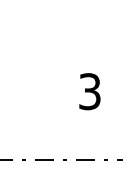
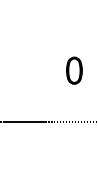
text: (90, 91) -> (74, 70), 3 -> 0

